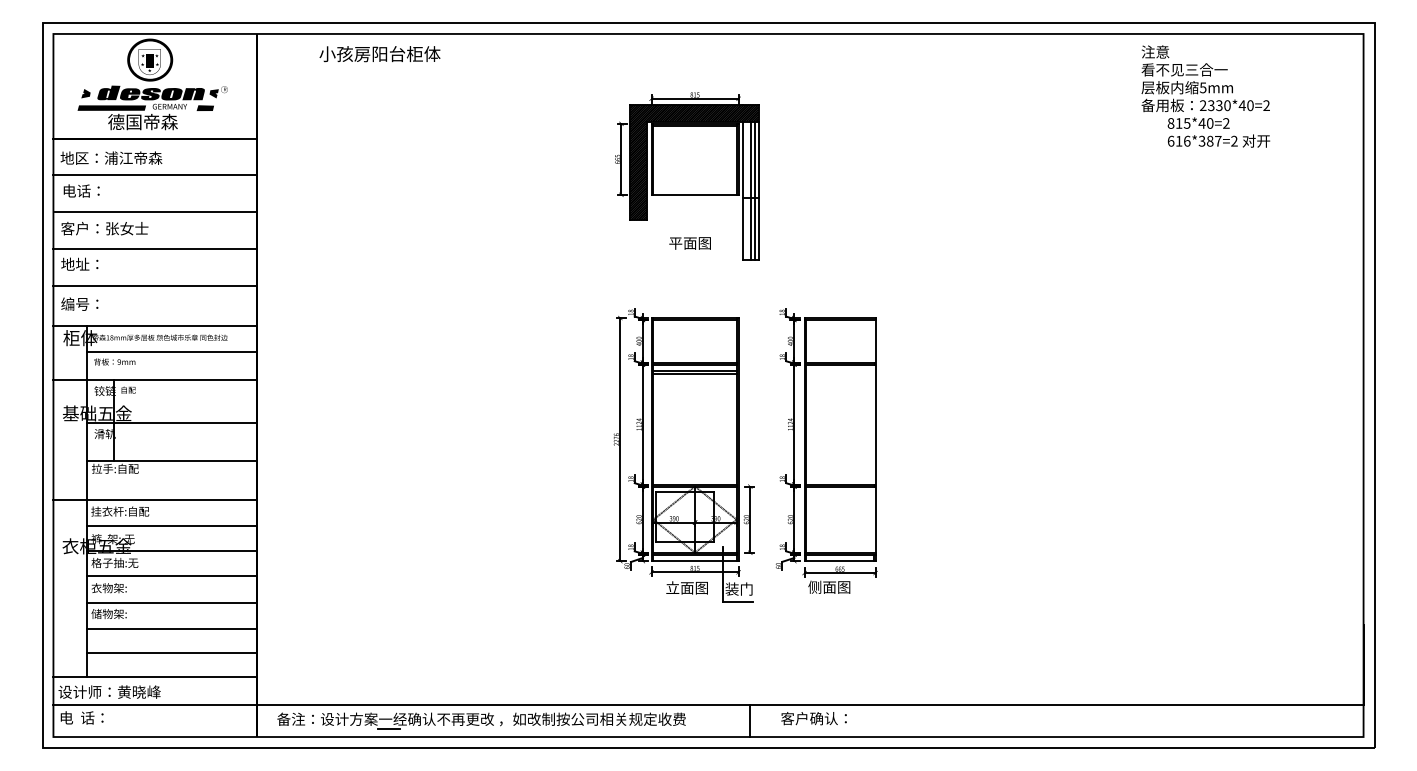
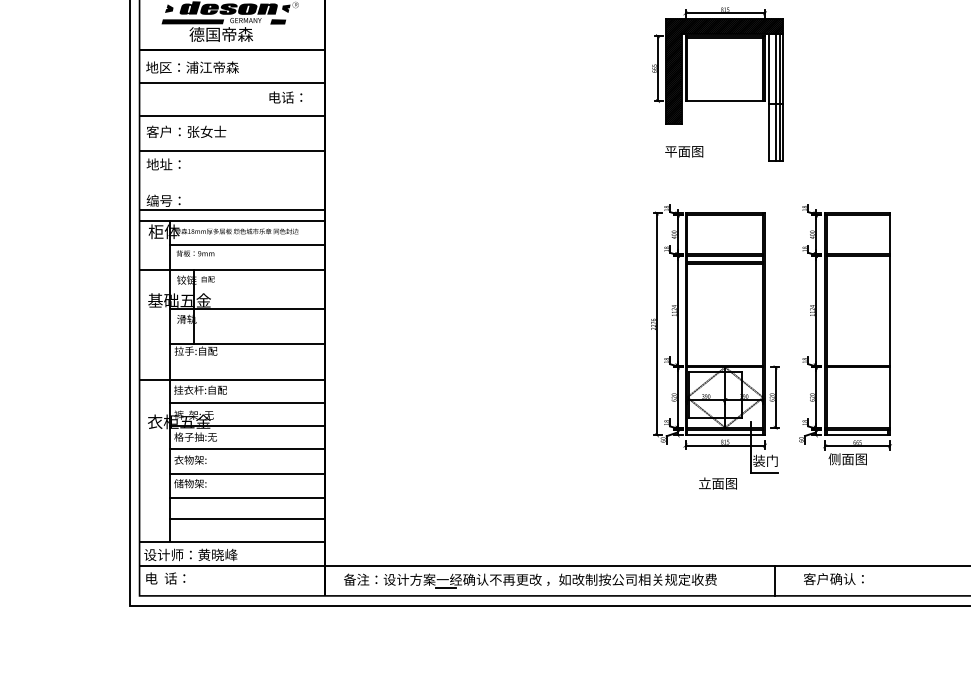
text: (81, 190) -> (285, 97), moved
text: (689, 243) -> (683, 151), moved
line: (154, 286) -> (231, 210), moved
text: (686, 587) -> (717, 483), moved

